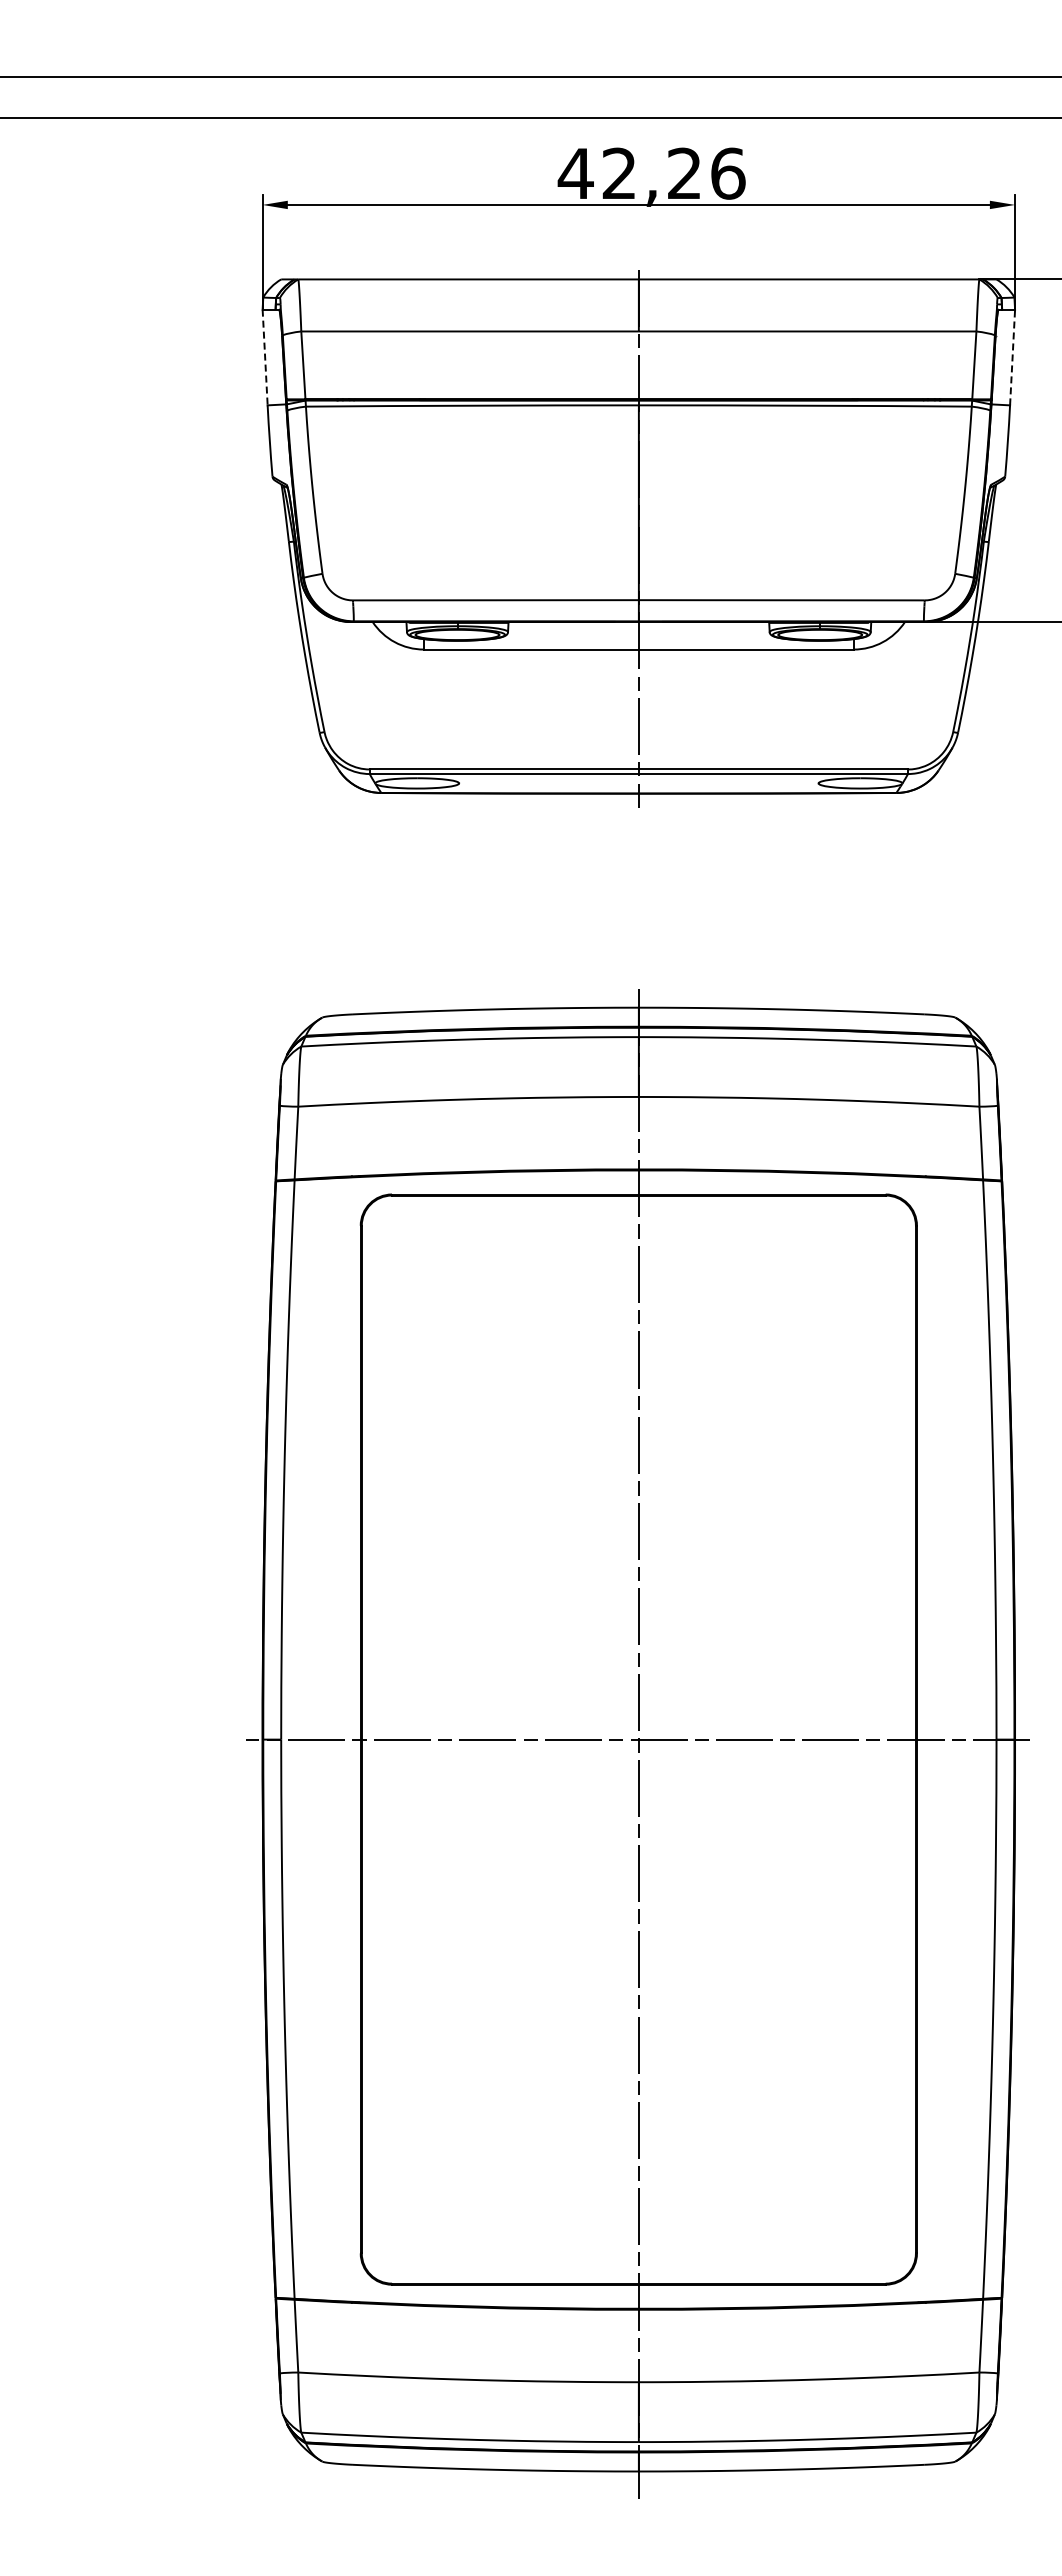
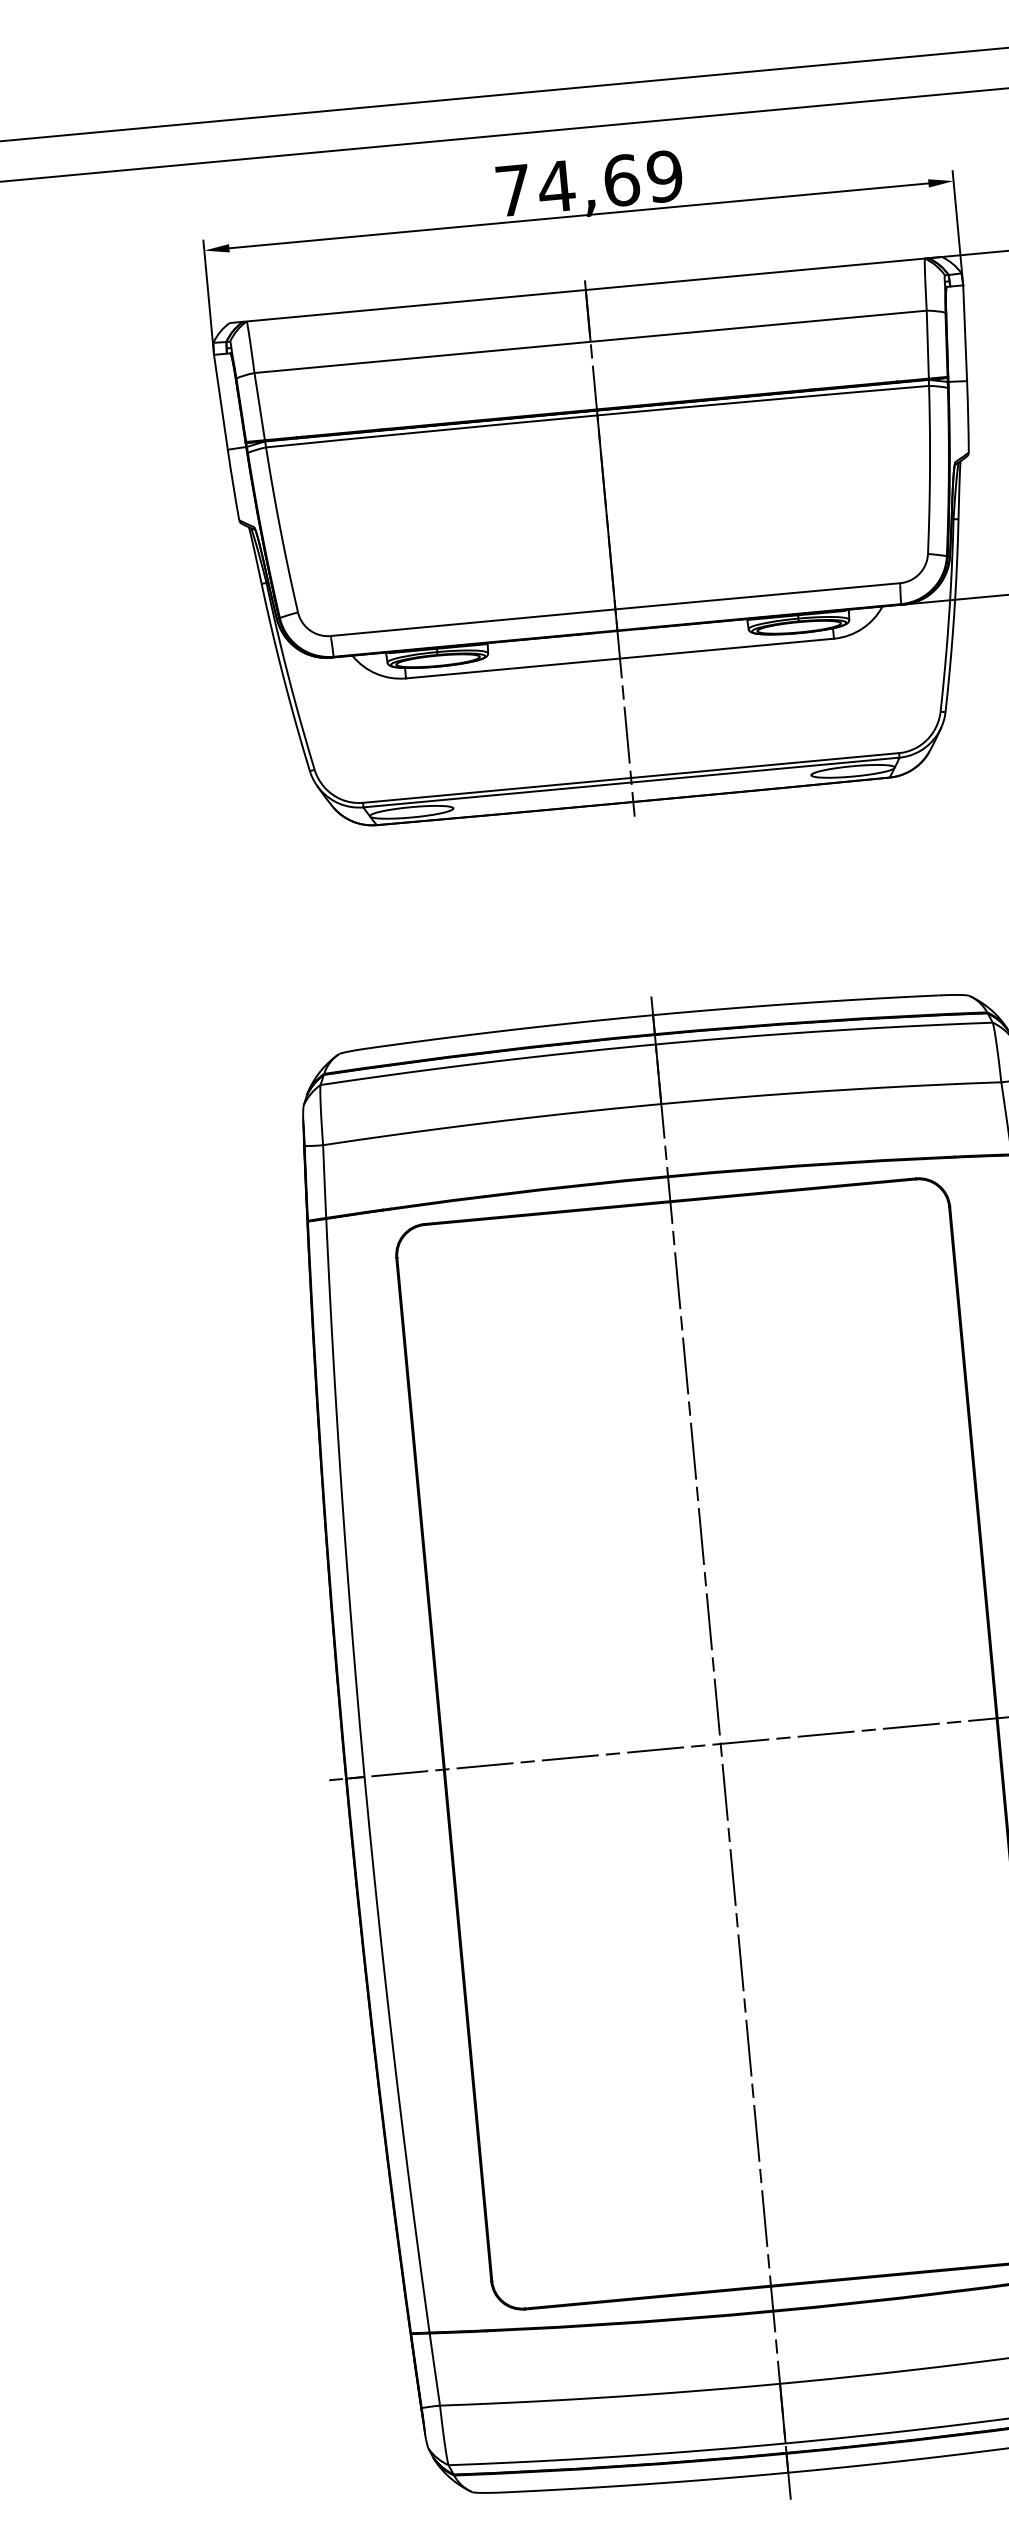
text: (651, 173) -> (588, 183), 42,26 -> 74,69
line: (265, 357) -> (221, 402), dashed -> solid
line: (1012, 357) -> (965, 333), dashed -> solid

